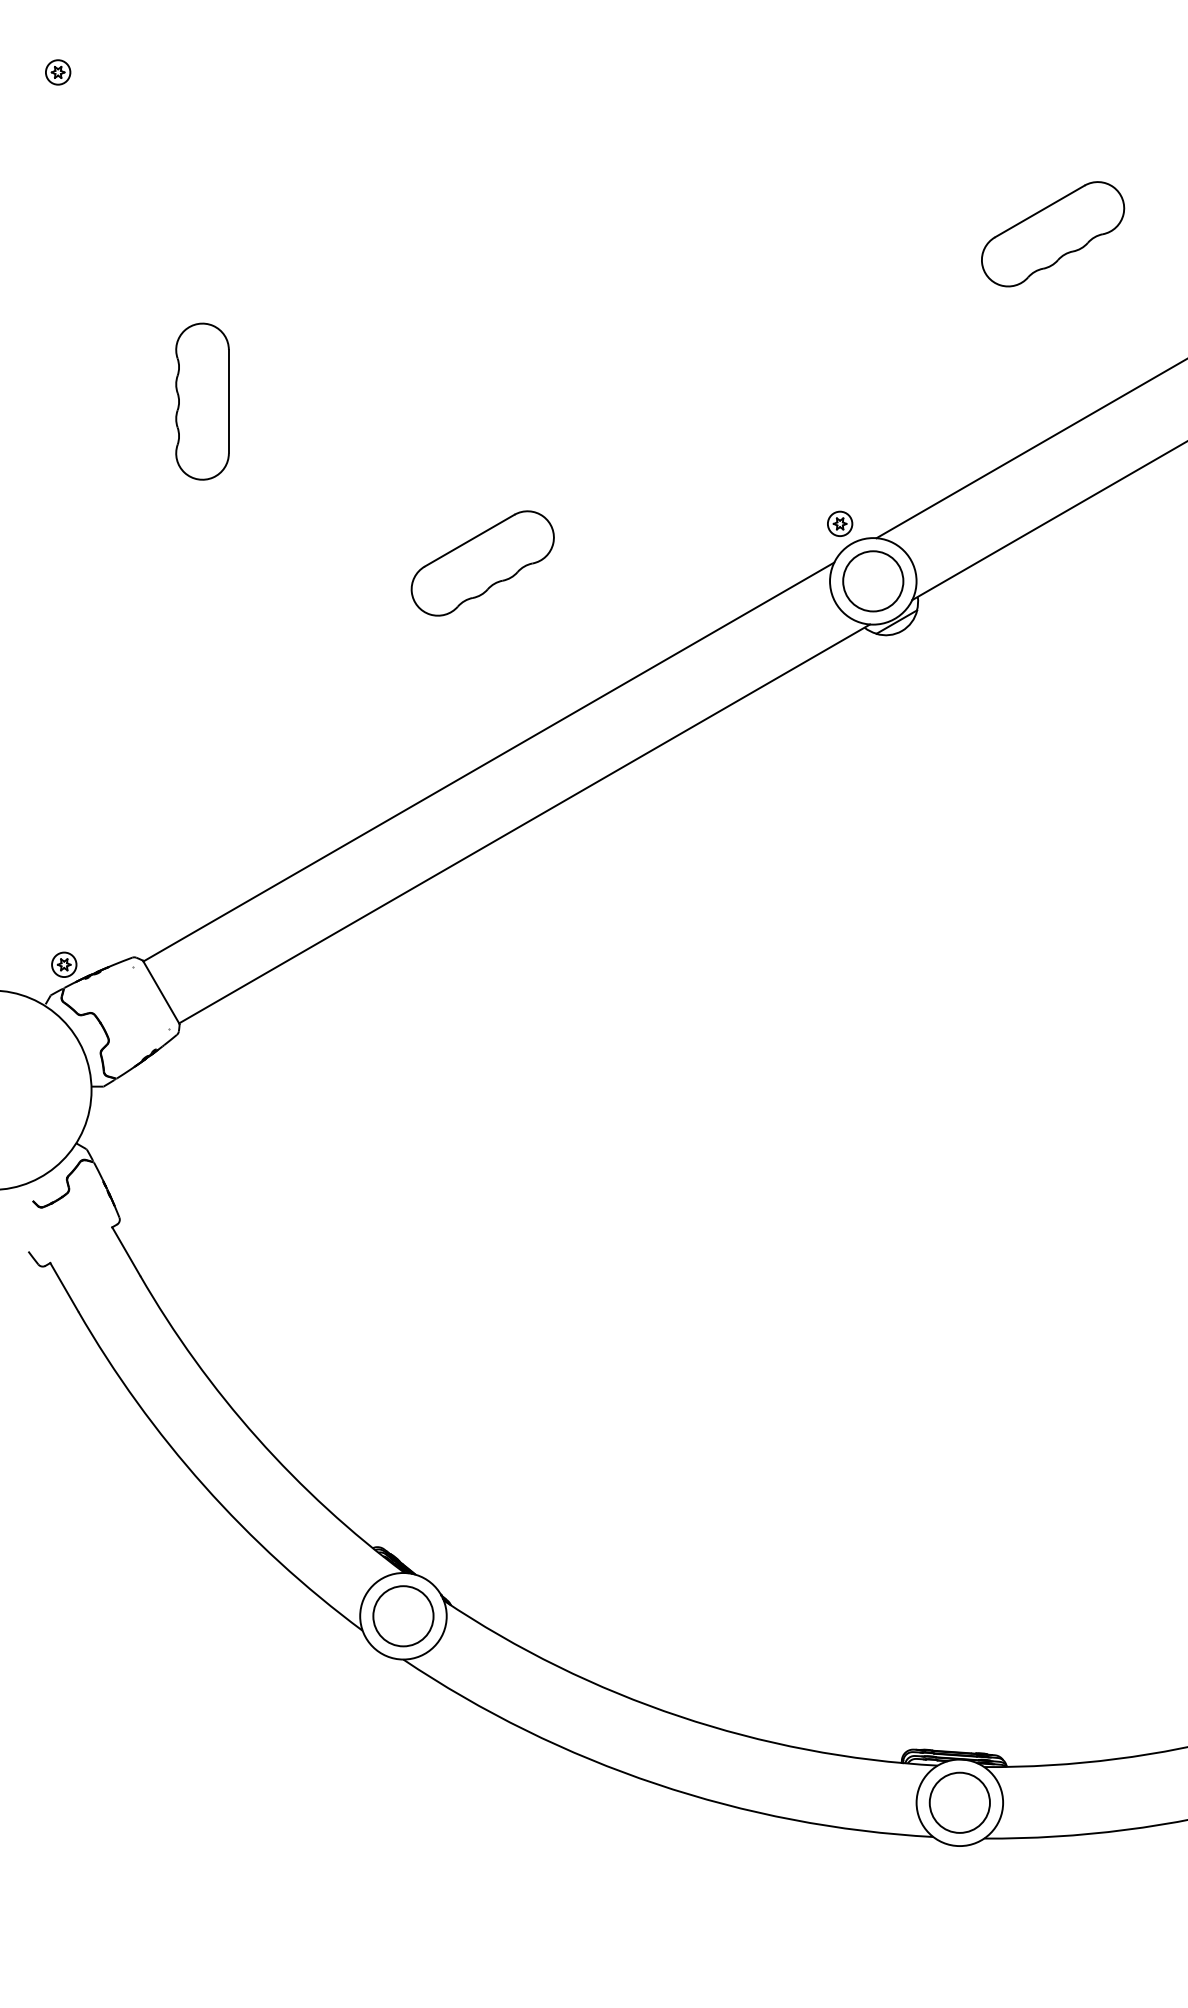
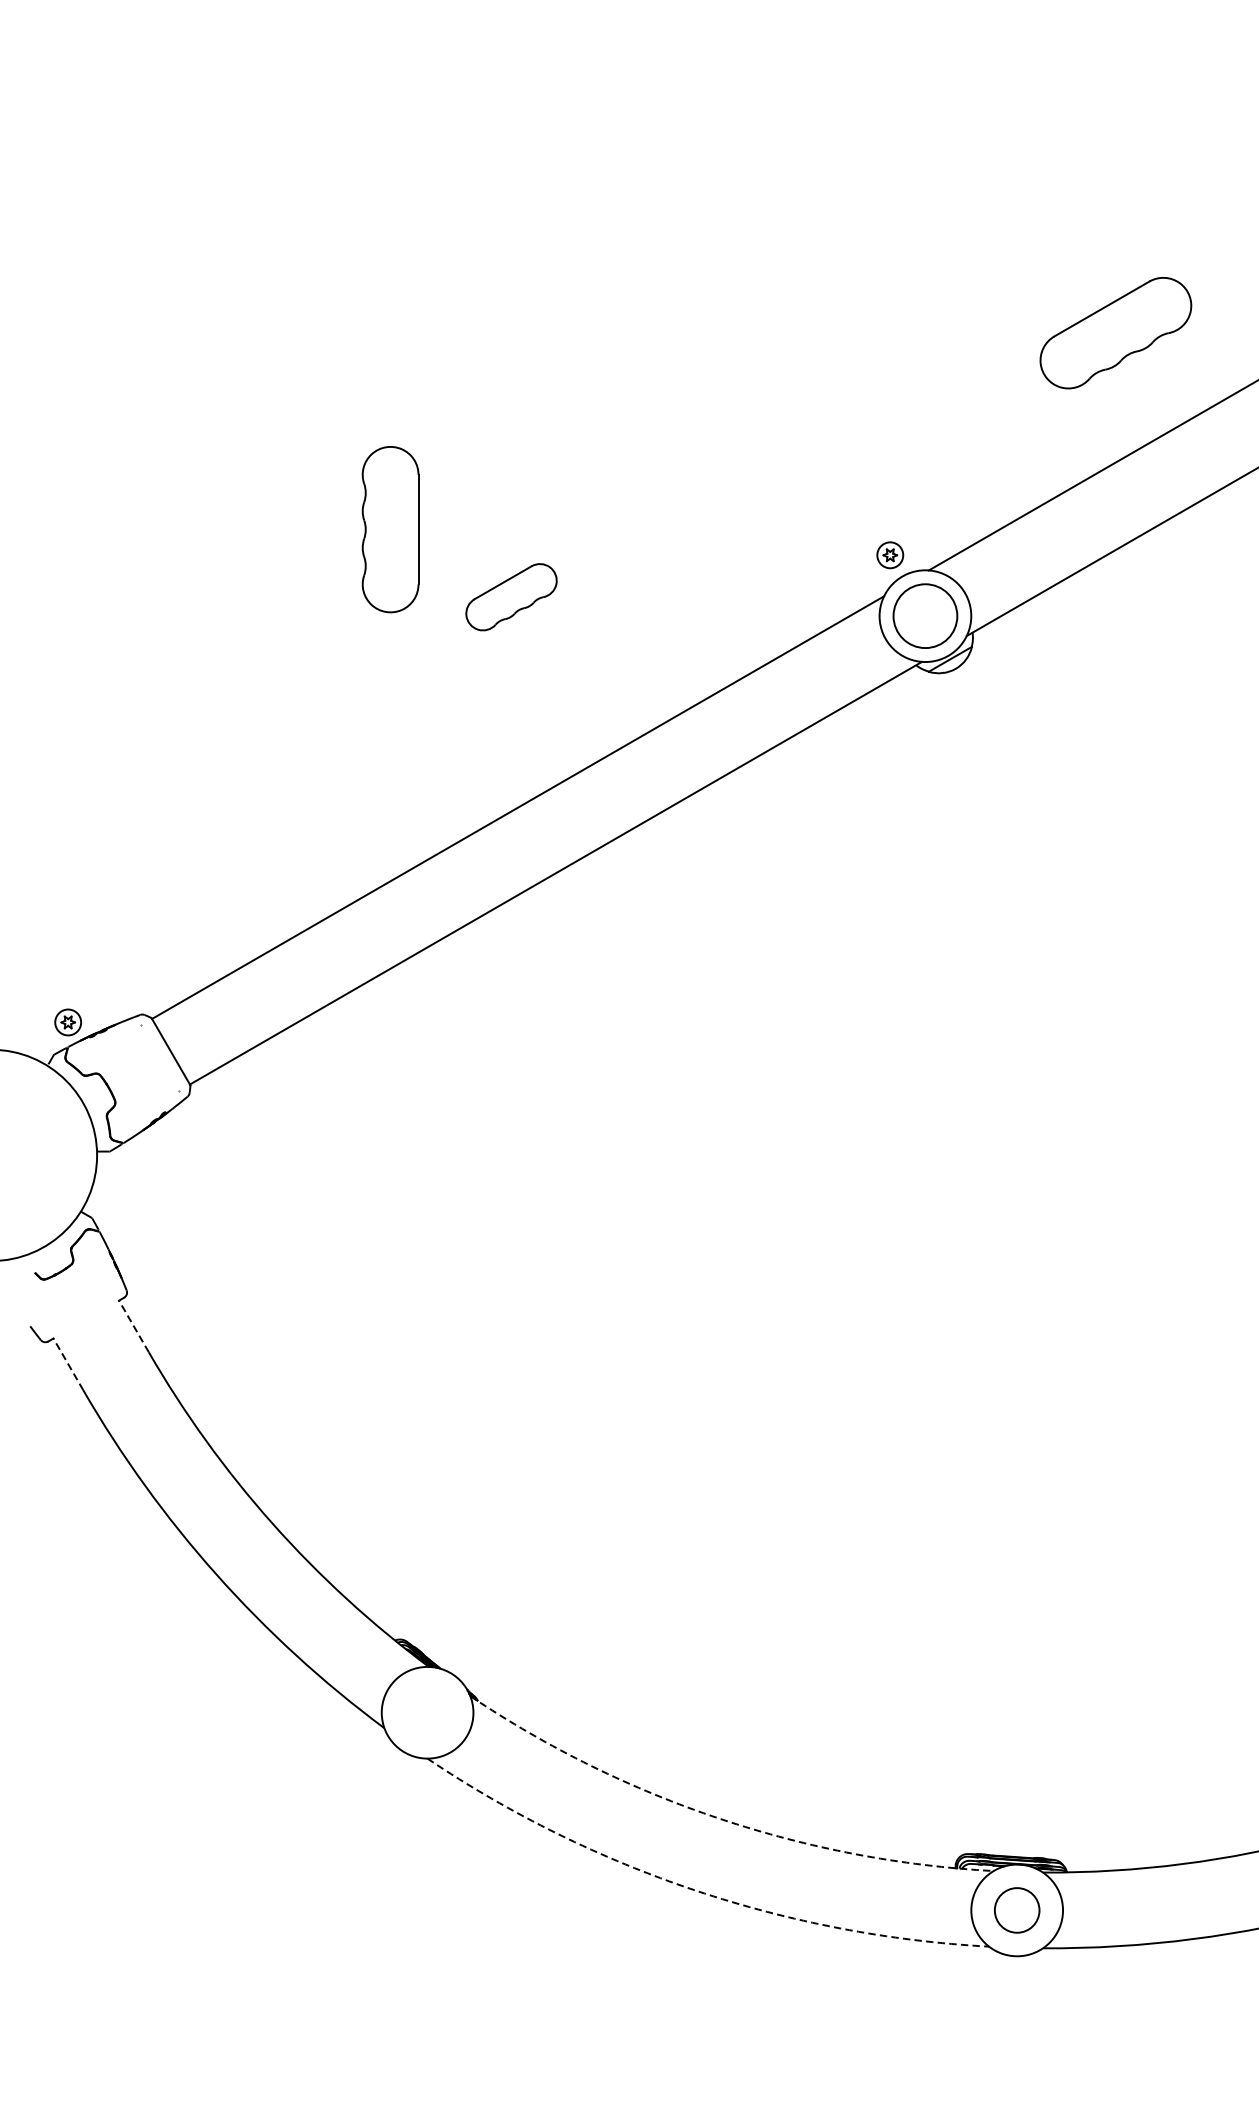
part: (58, 72) -> (62, 76), removed
part: (1053, 234) -> (1116, 333), moved
part: (202, 401) -> (390, 529), moved
part: (482, 563) -> (511, 597), size x0.6
line: (126, 1251) -> (134, 1326), solid -> dashed
line: (64, 1287) -> (68, 1364), solid -> dashed
circle: (403, 1616) -> (427, 1713), removed
arc: (679, 1716) -> (720, 1818), solid -> dashed
arc: (656, 1784) -> (695, 1891), solid -> dashed
circle: (959, 1802) -> (1016, 1910), size x0.7

